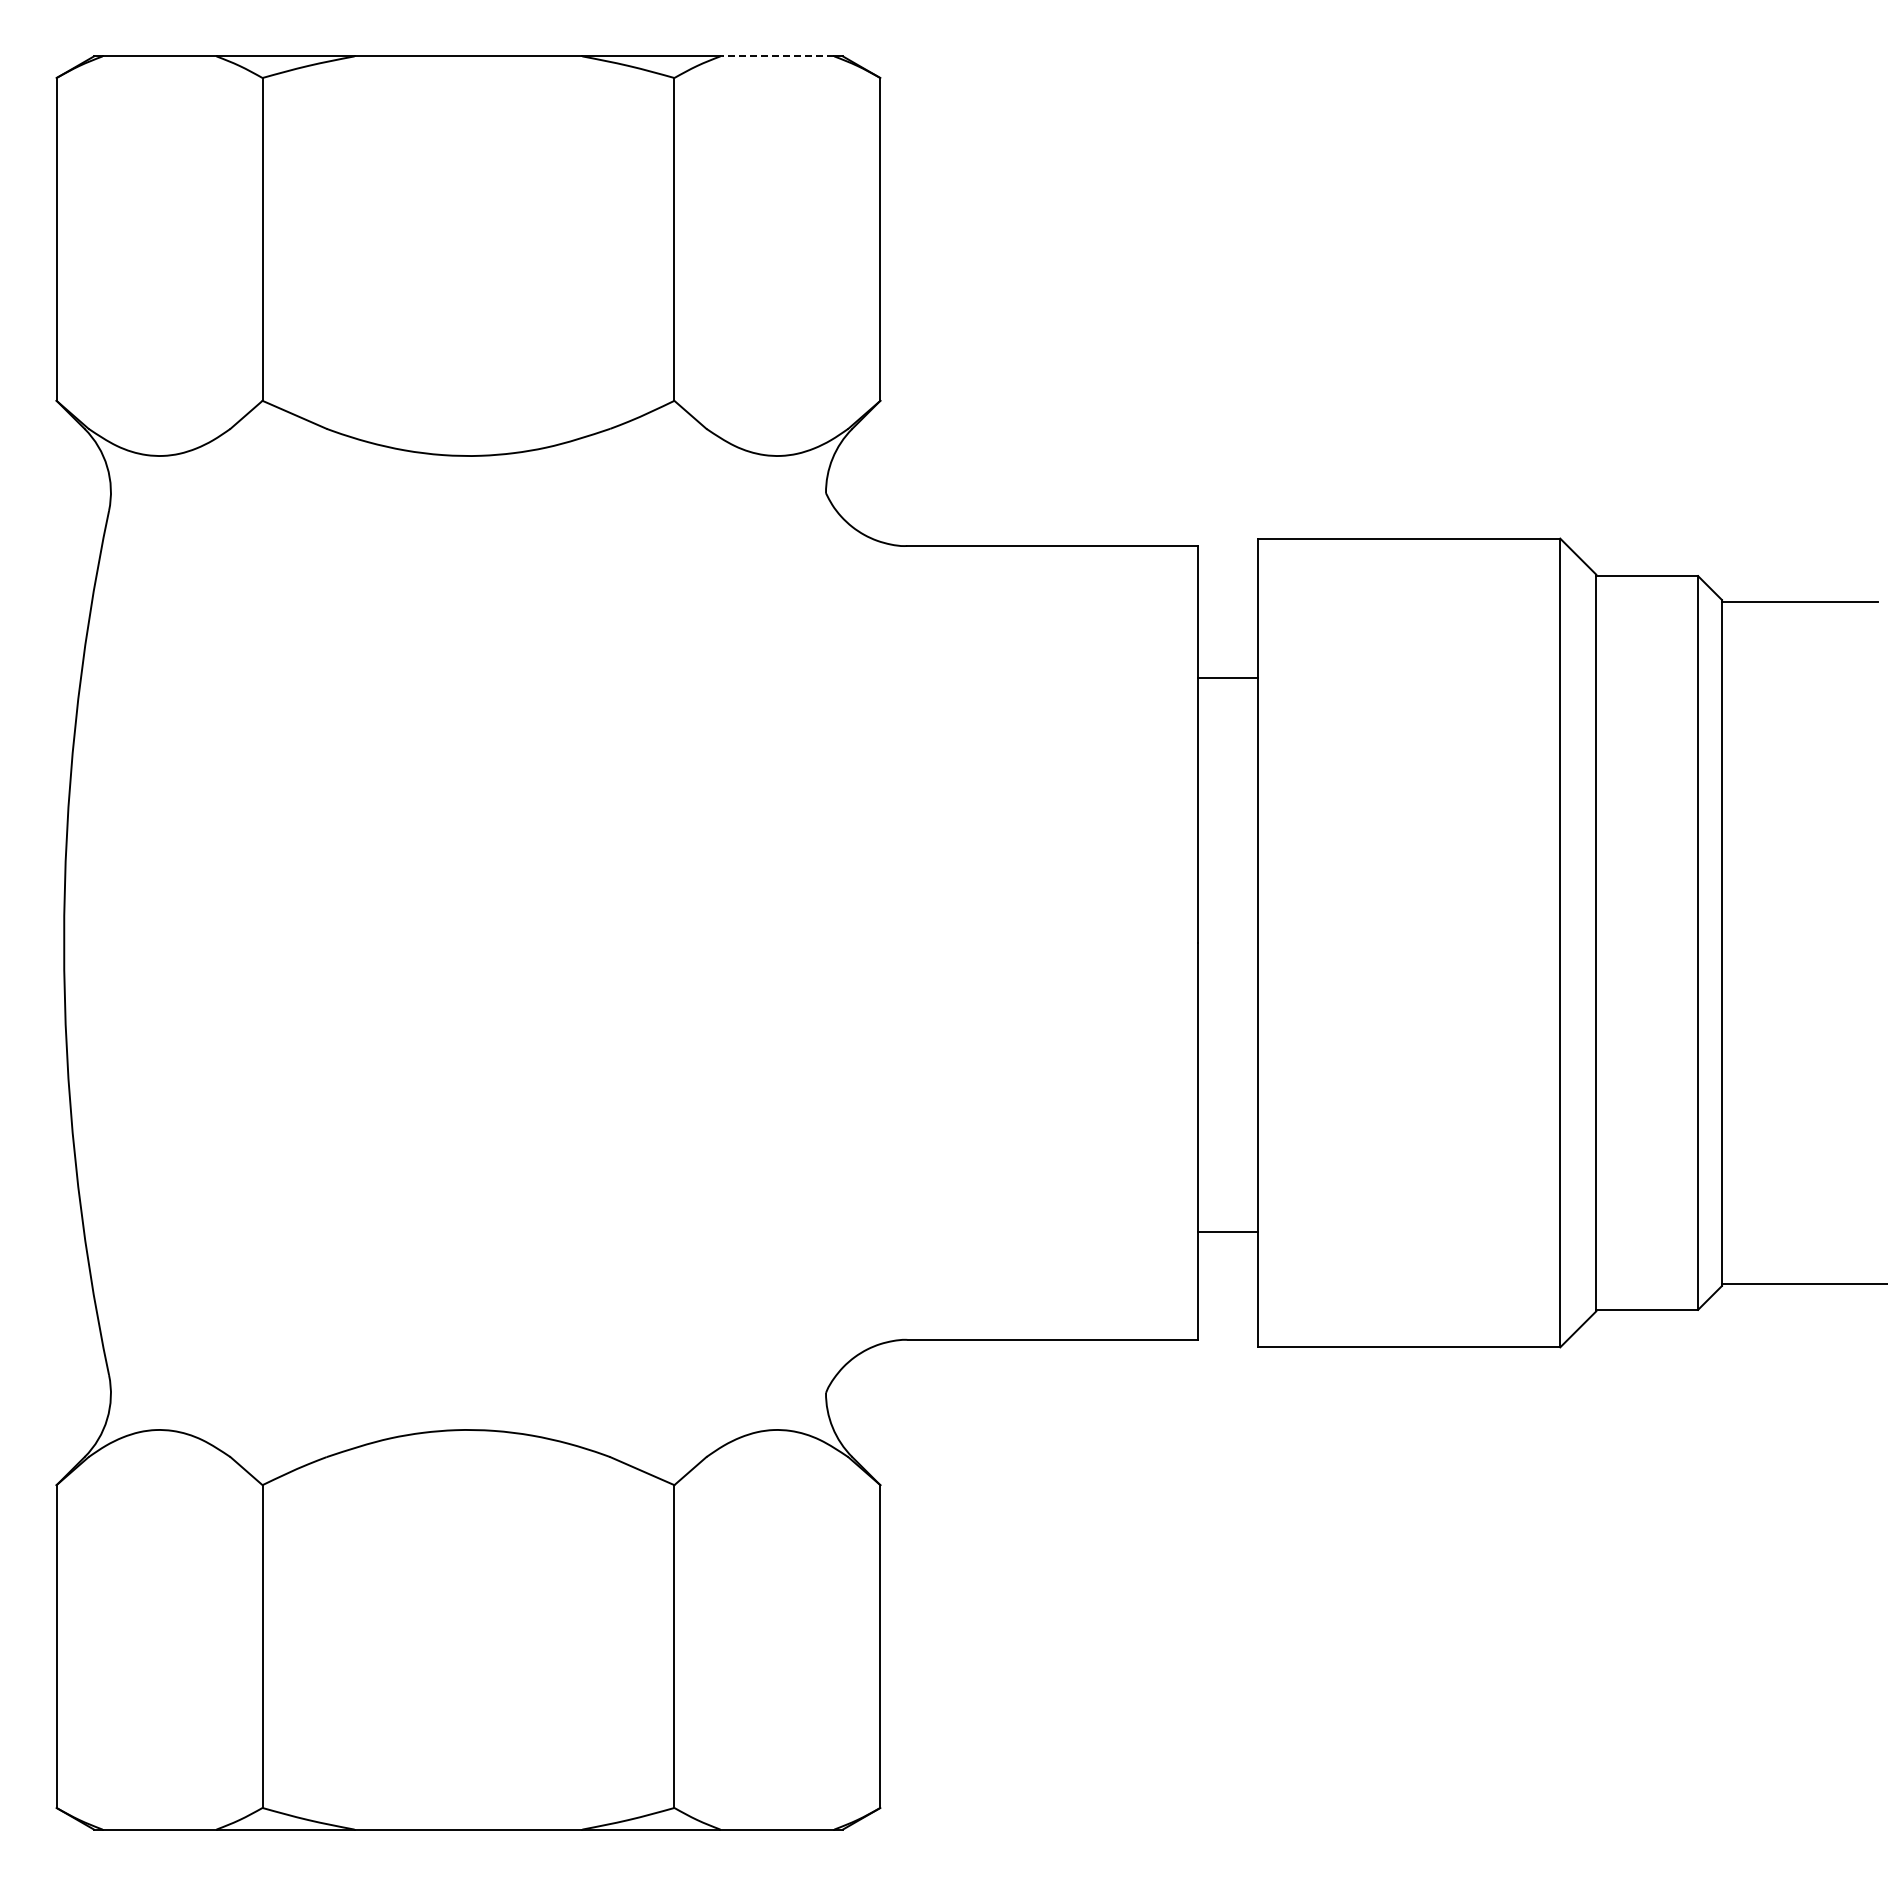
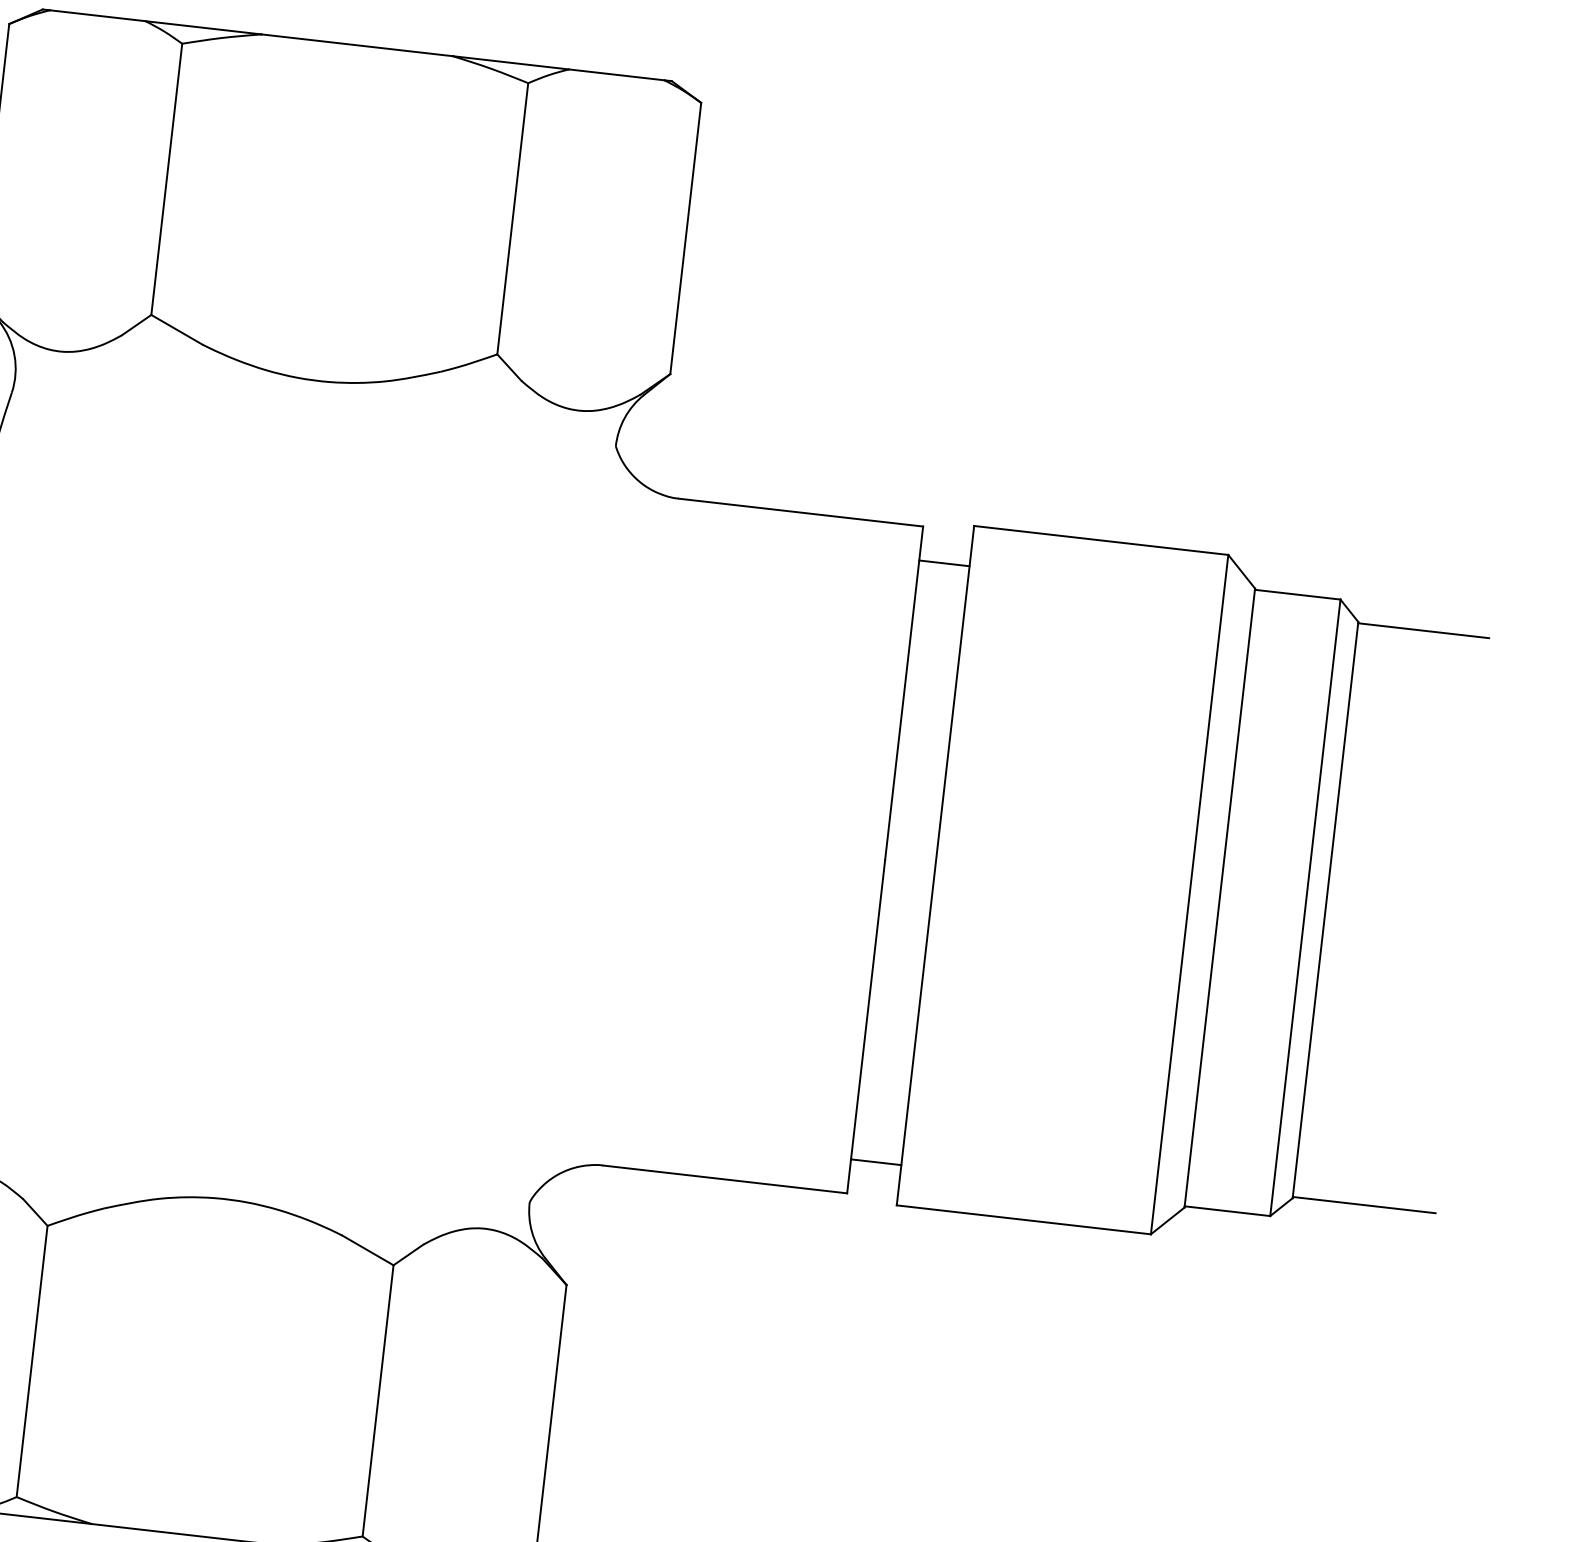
line: (777, 56) -> (616, 74), dashed -> solid
line: (1227, 677) -> (944, 563), moved
line: (1227, 1232) -> (875, 1162), moved

